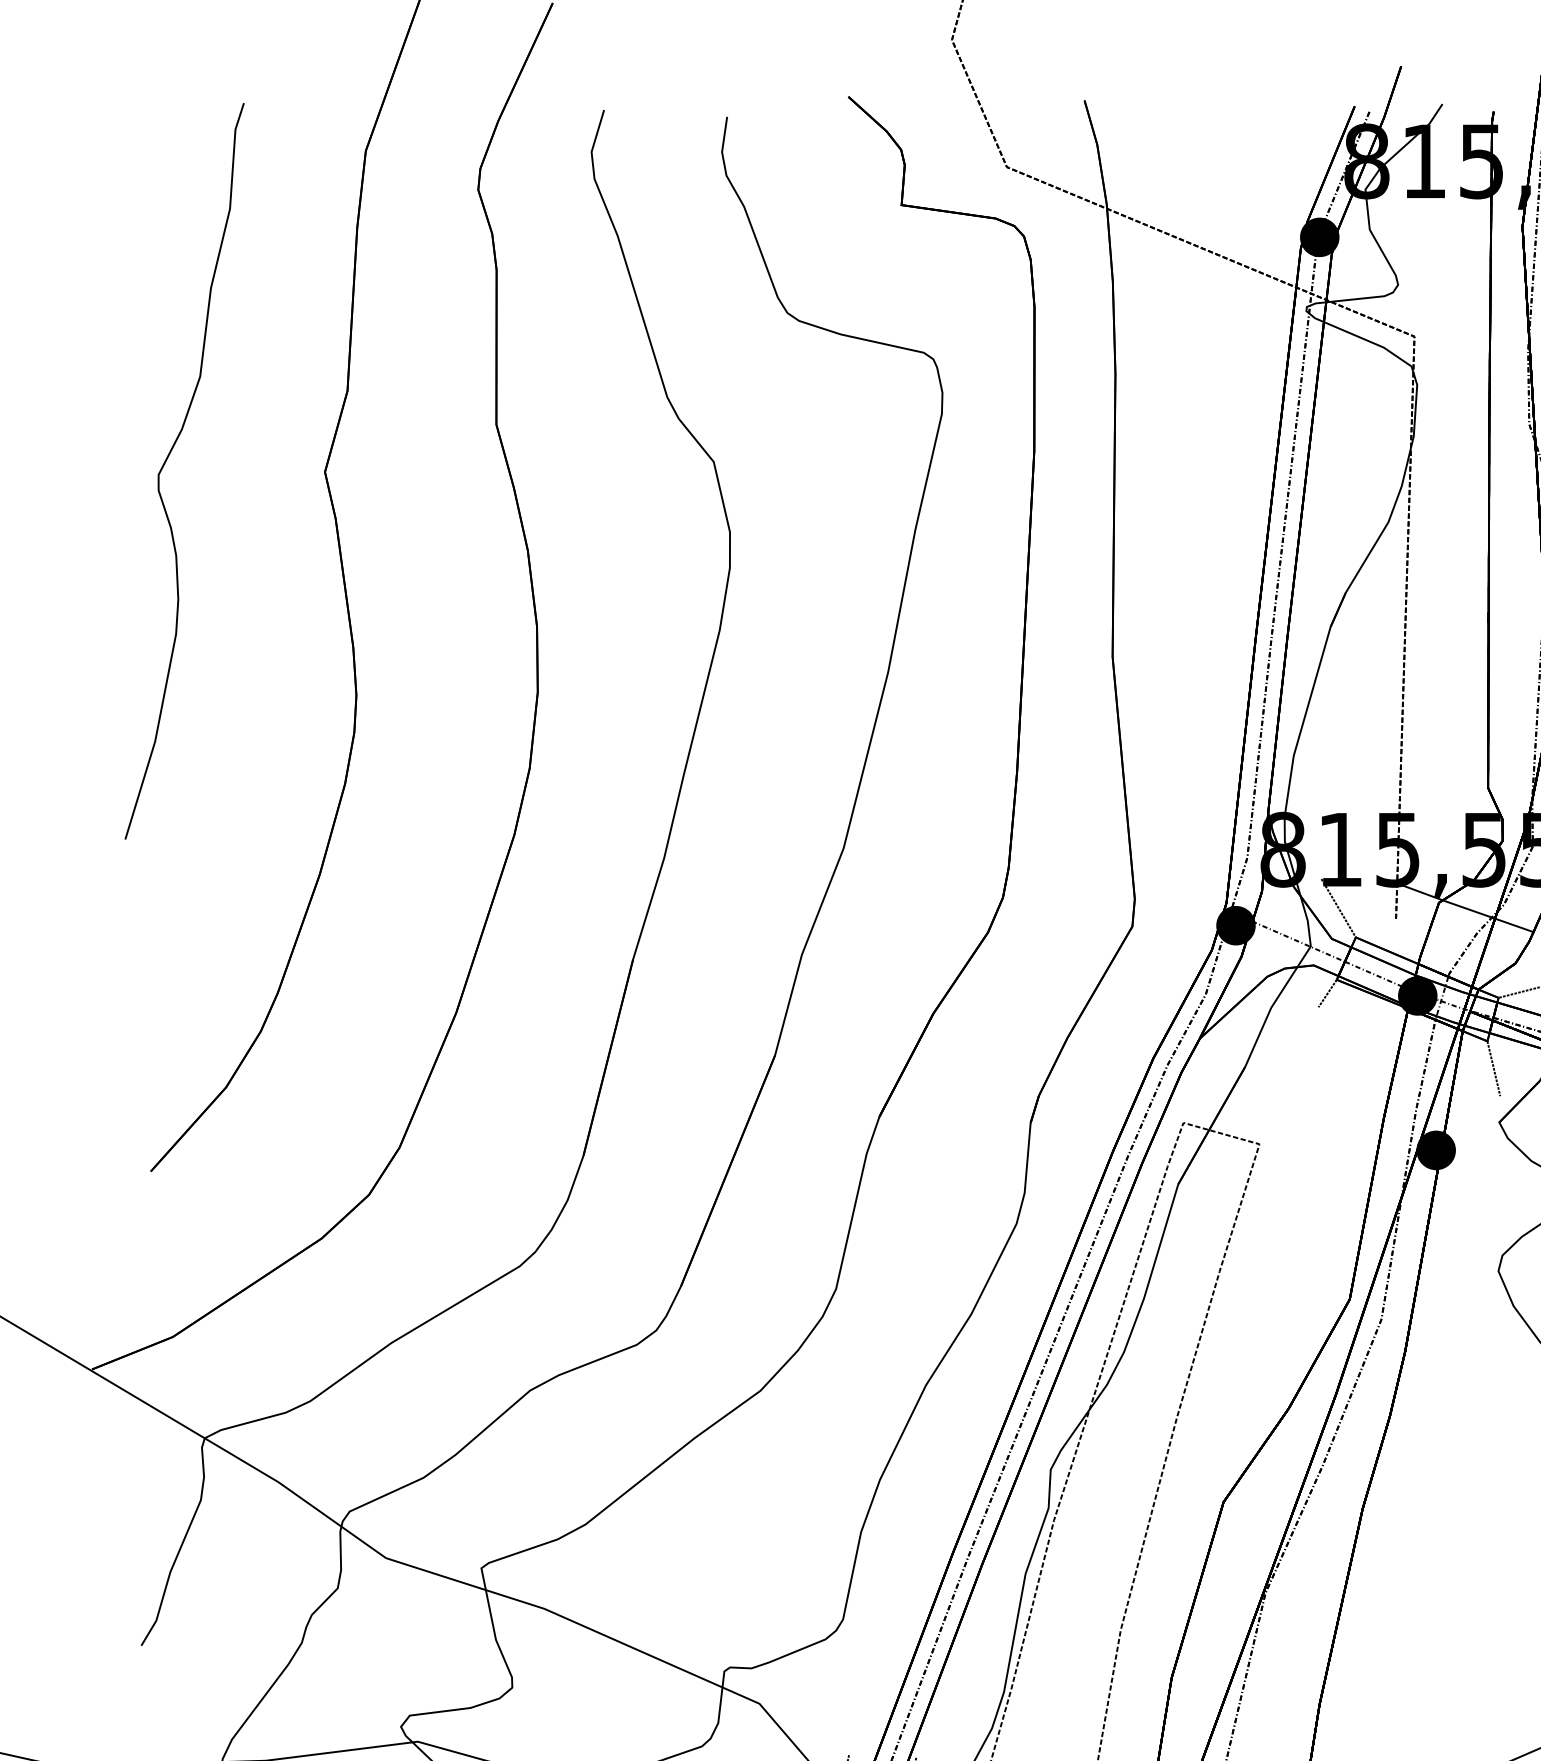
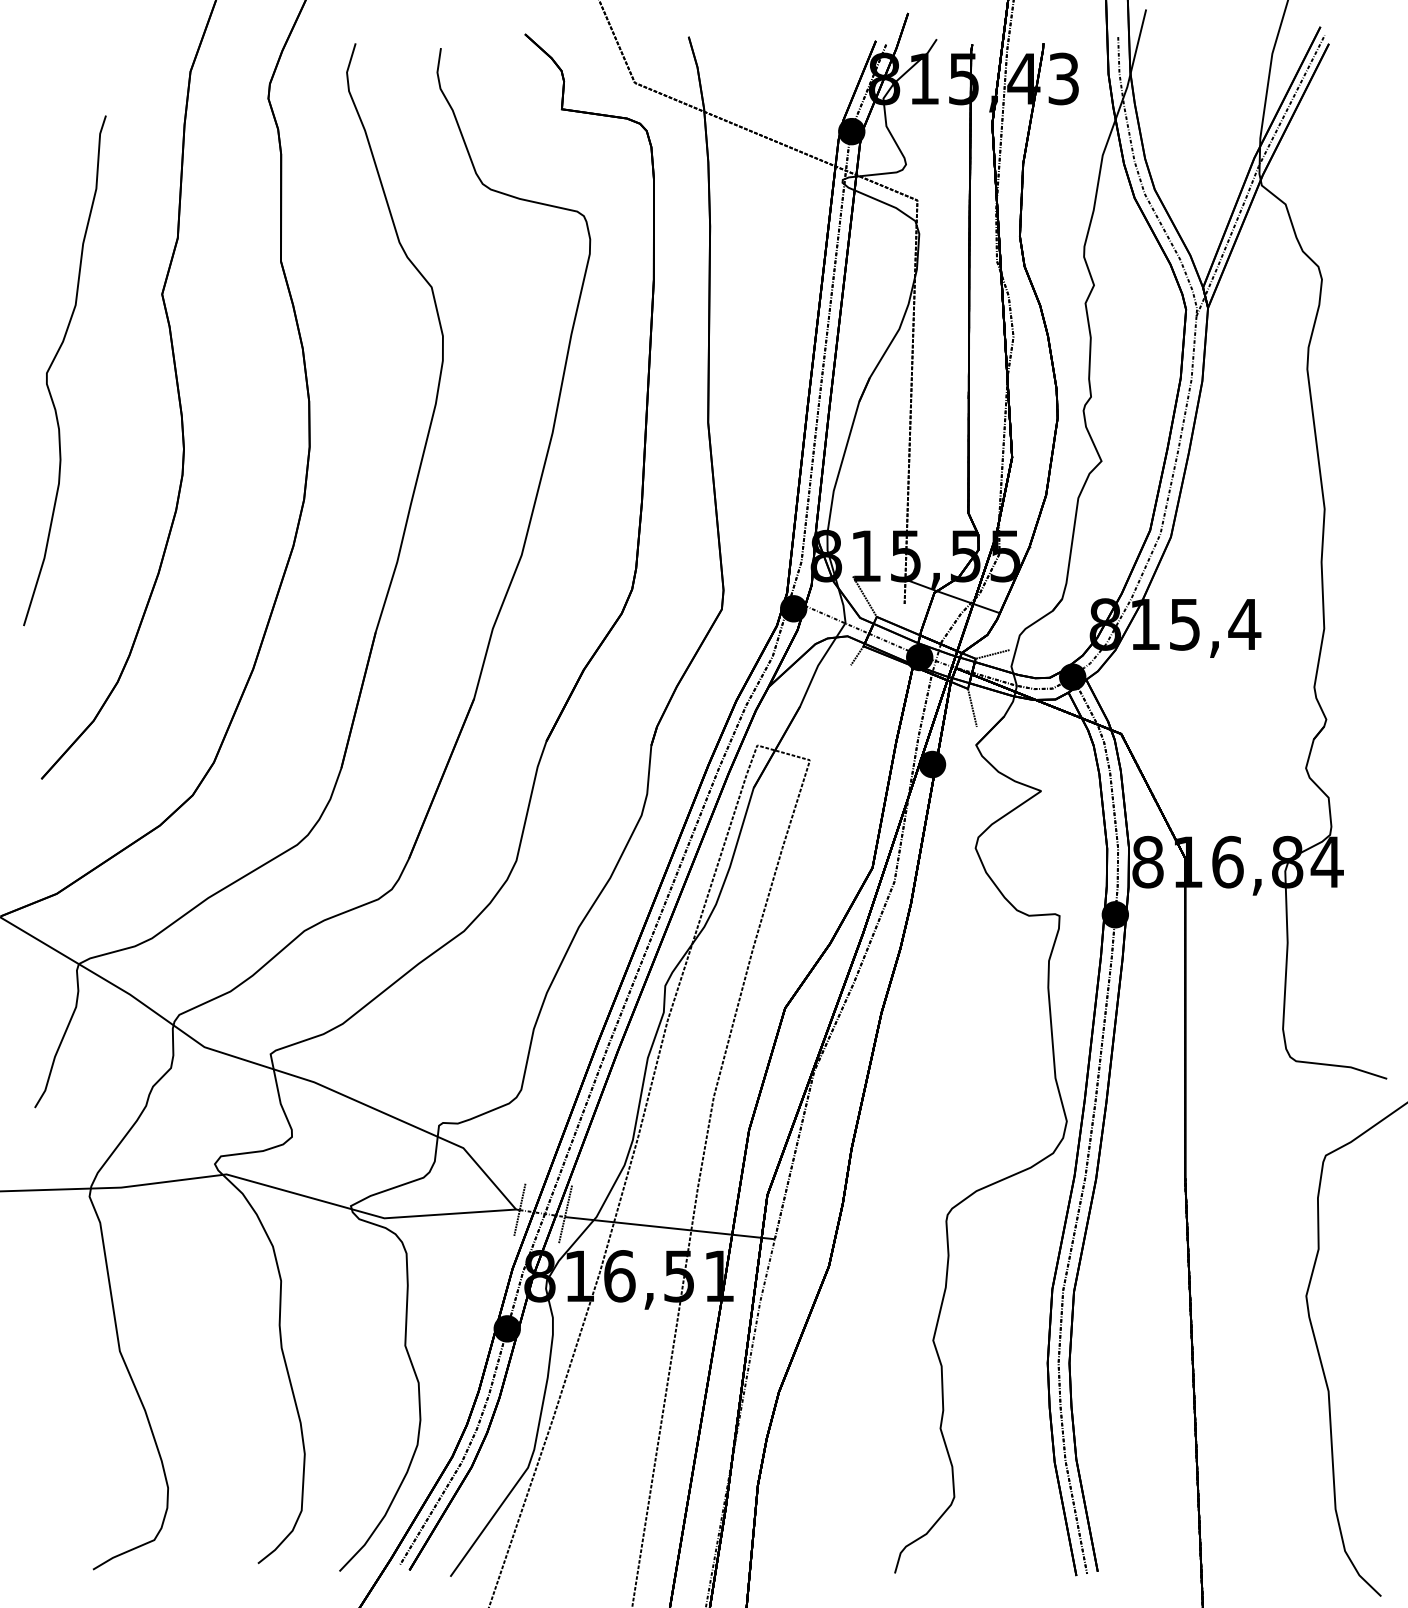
part: (166, 462) -> (52, 364), moved

